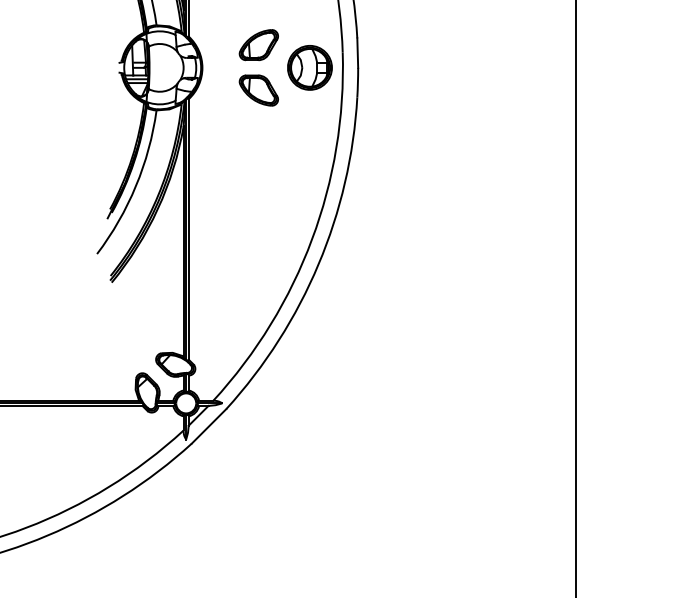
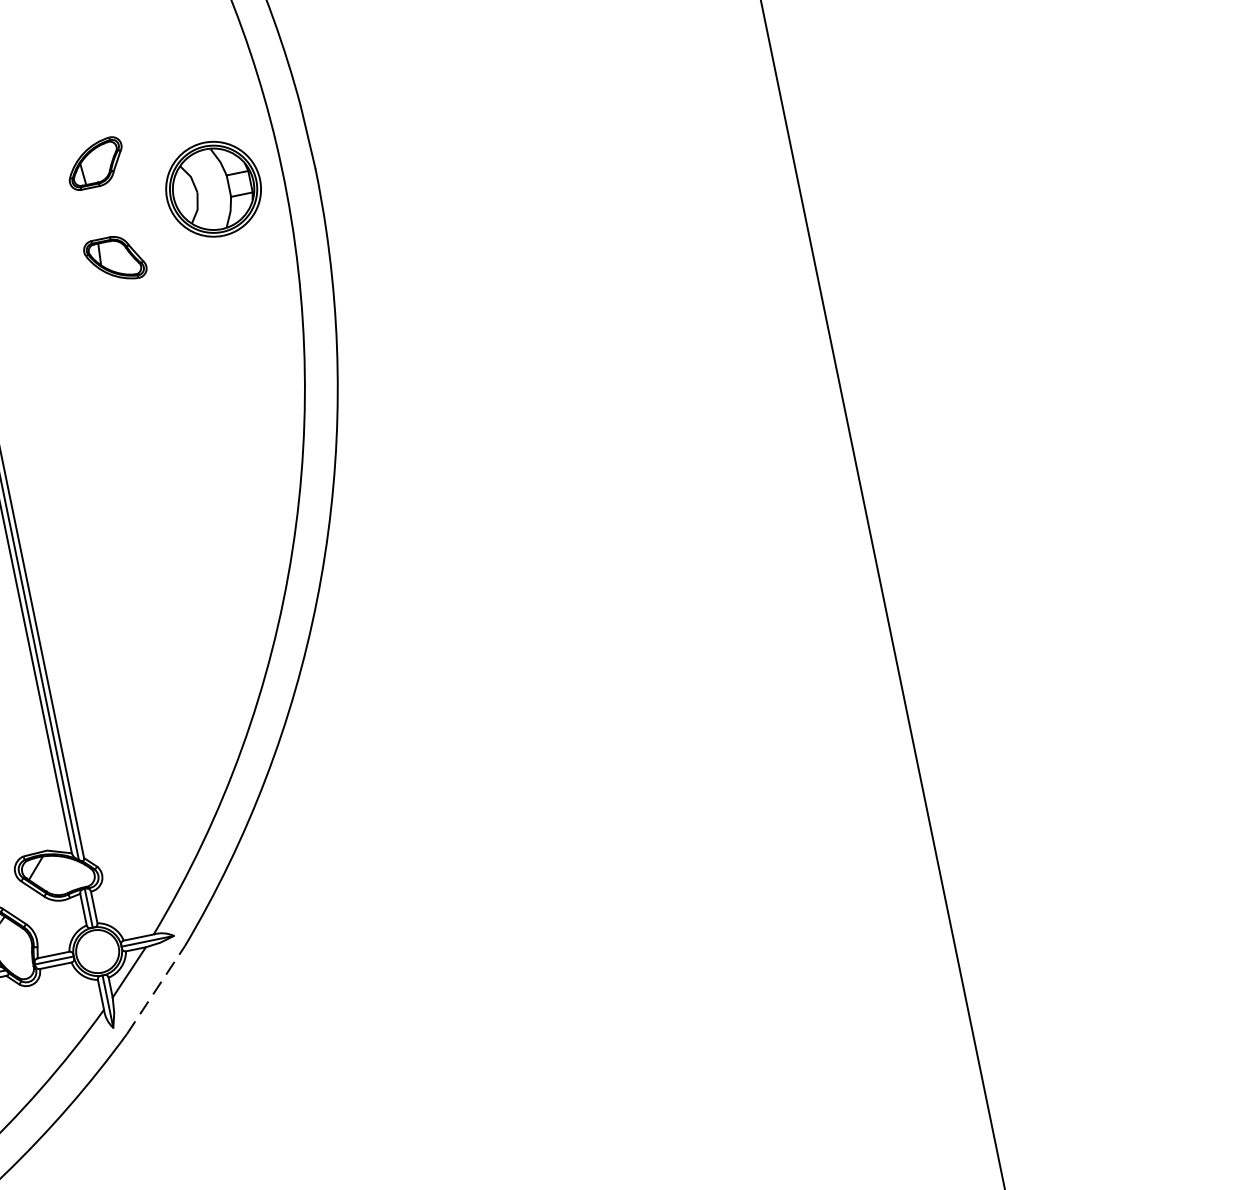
part: (258, 45) -> (95, 164), size x0.7
part: (258, 90) -> (114, 259), size x0.7
line: (209, 425) -> (156, 988), solid -> dashed

